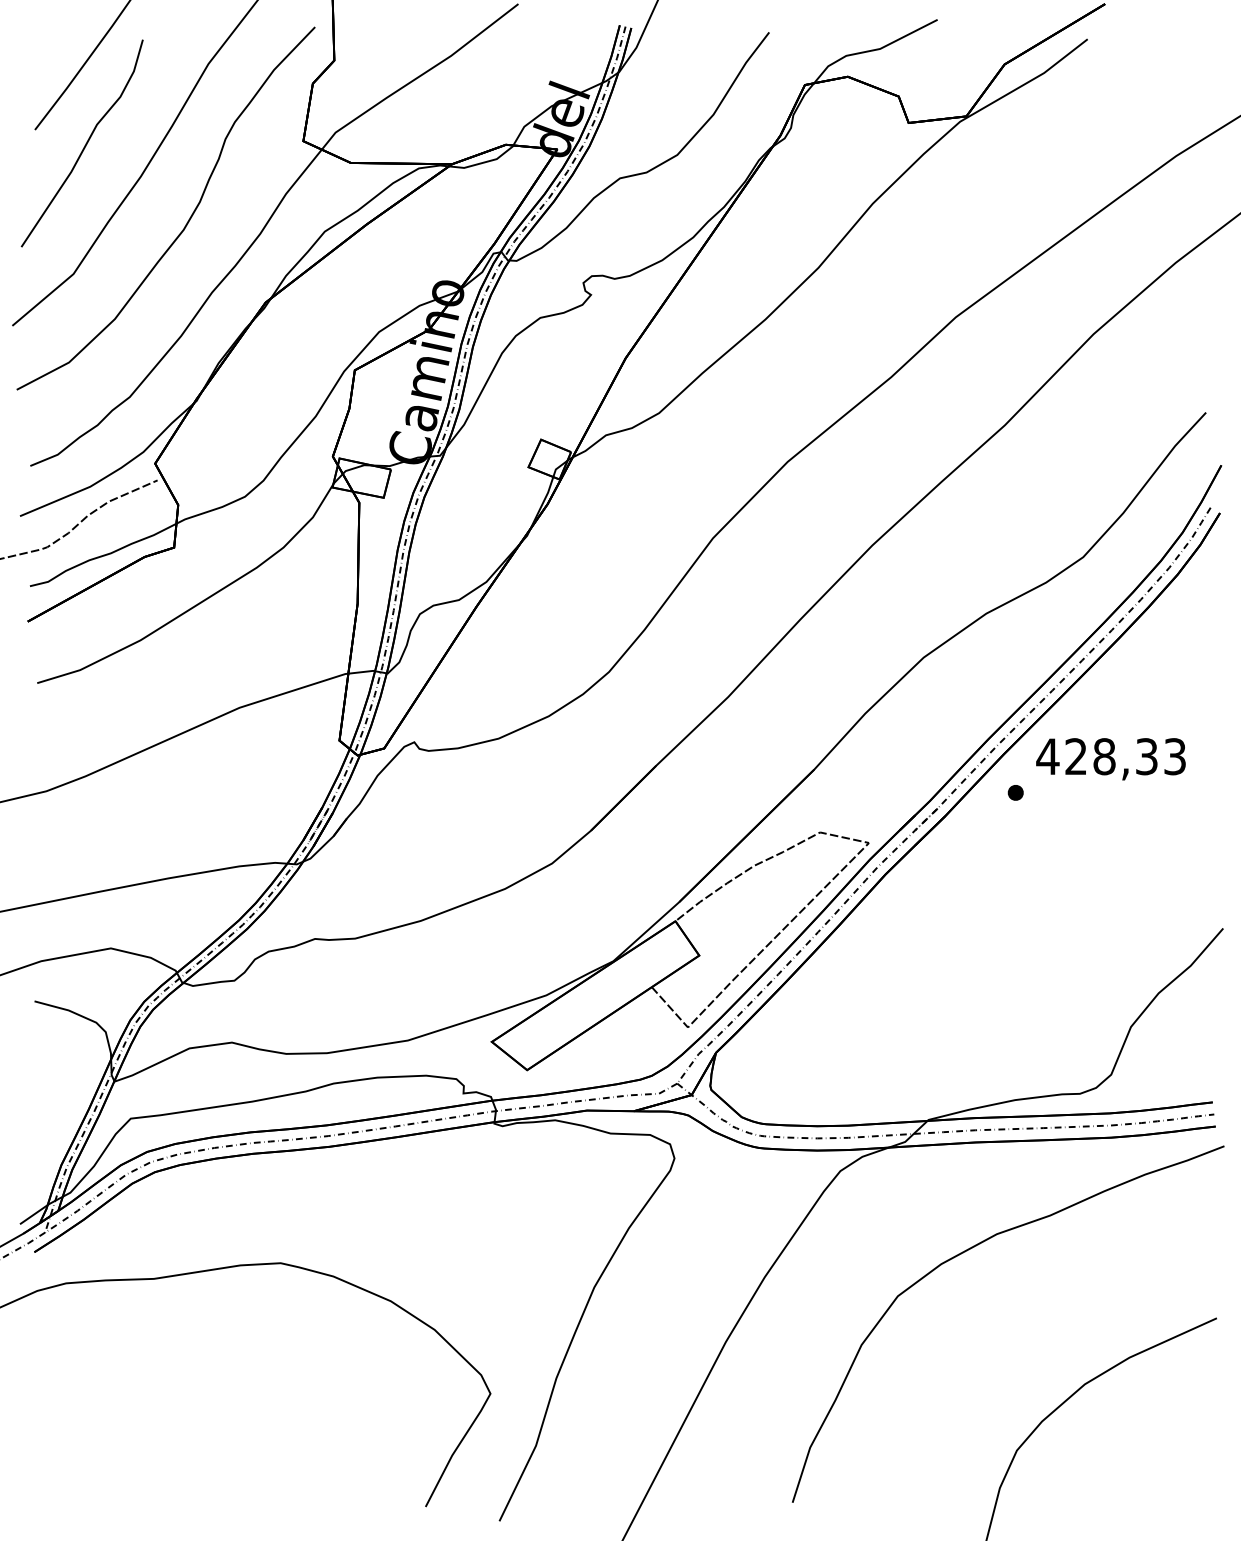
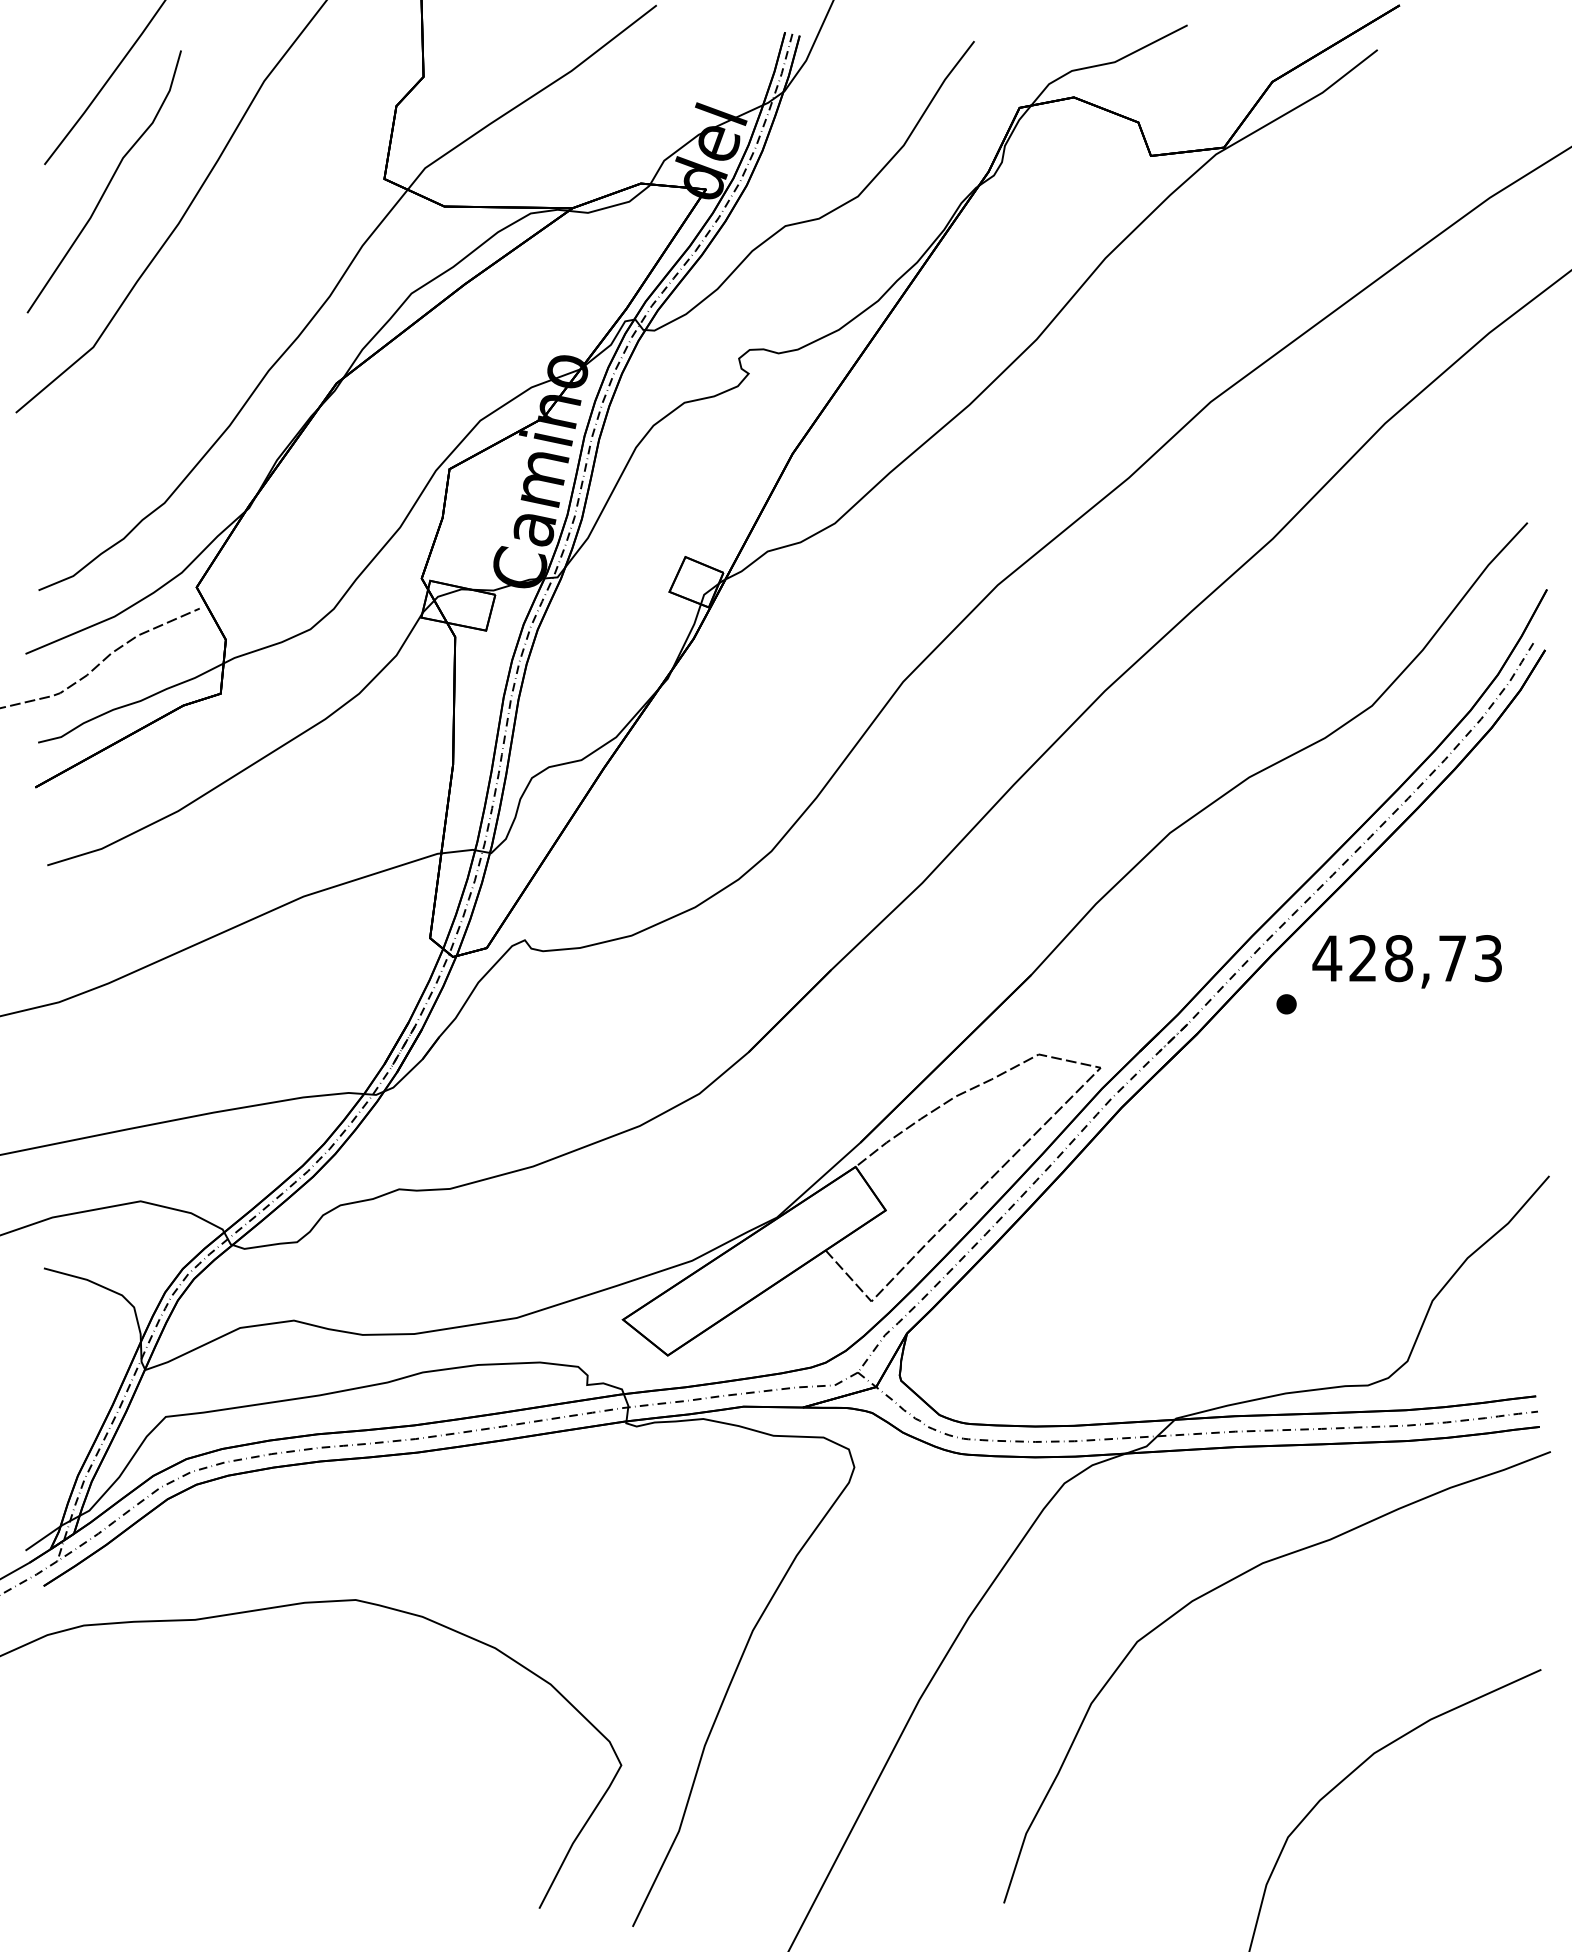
curve: (186, 222) -> (236, 282), removed
text: (1146, 756) -> (1452, 958), 428,33 -> 428,73

